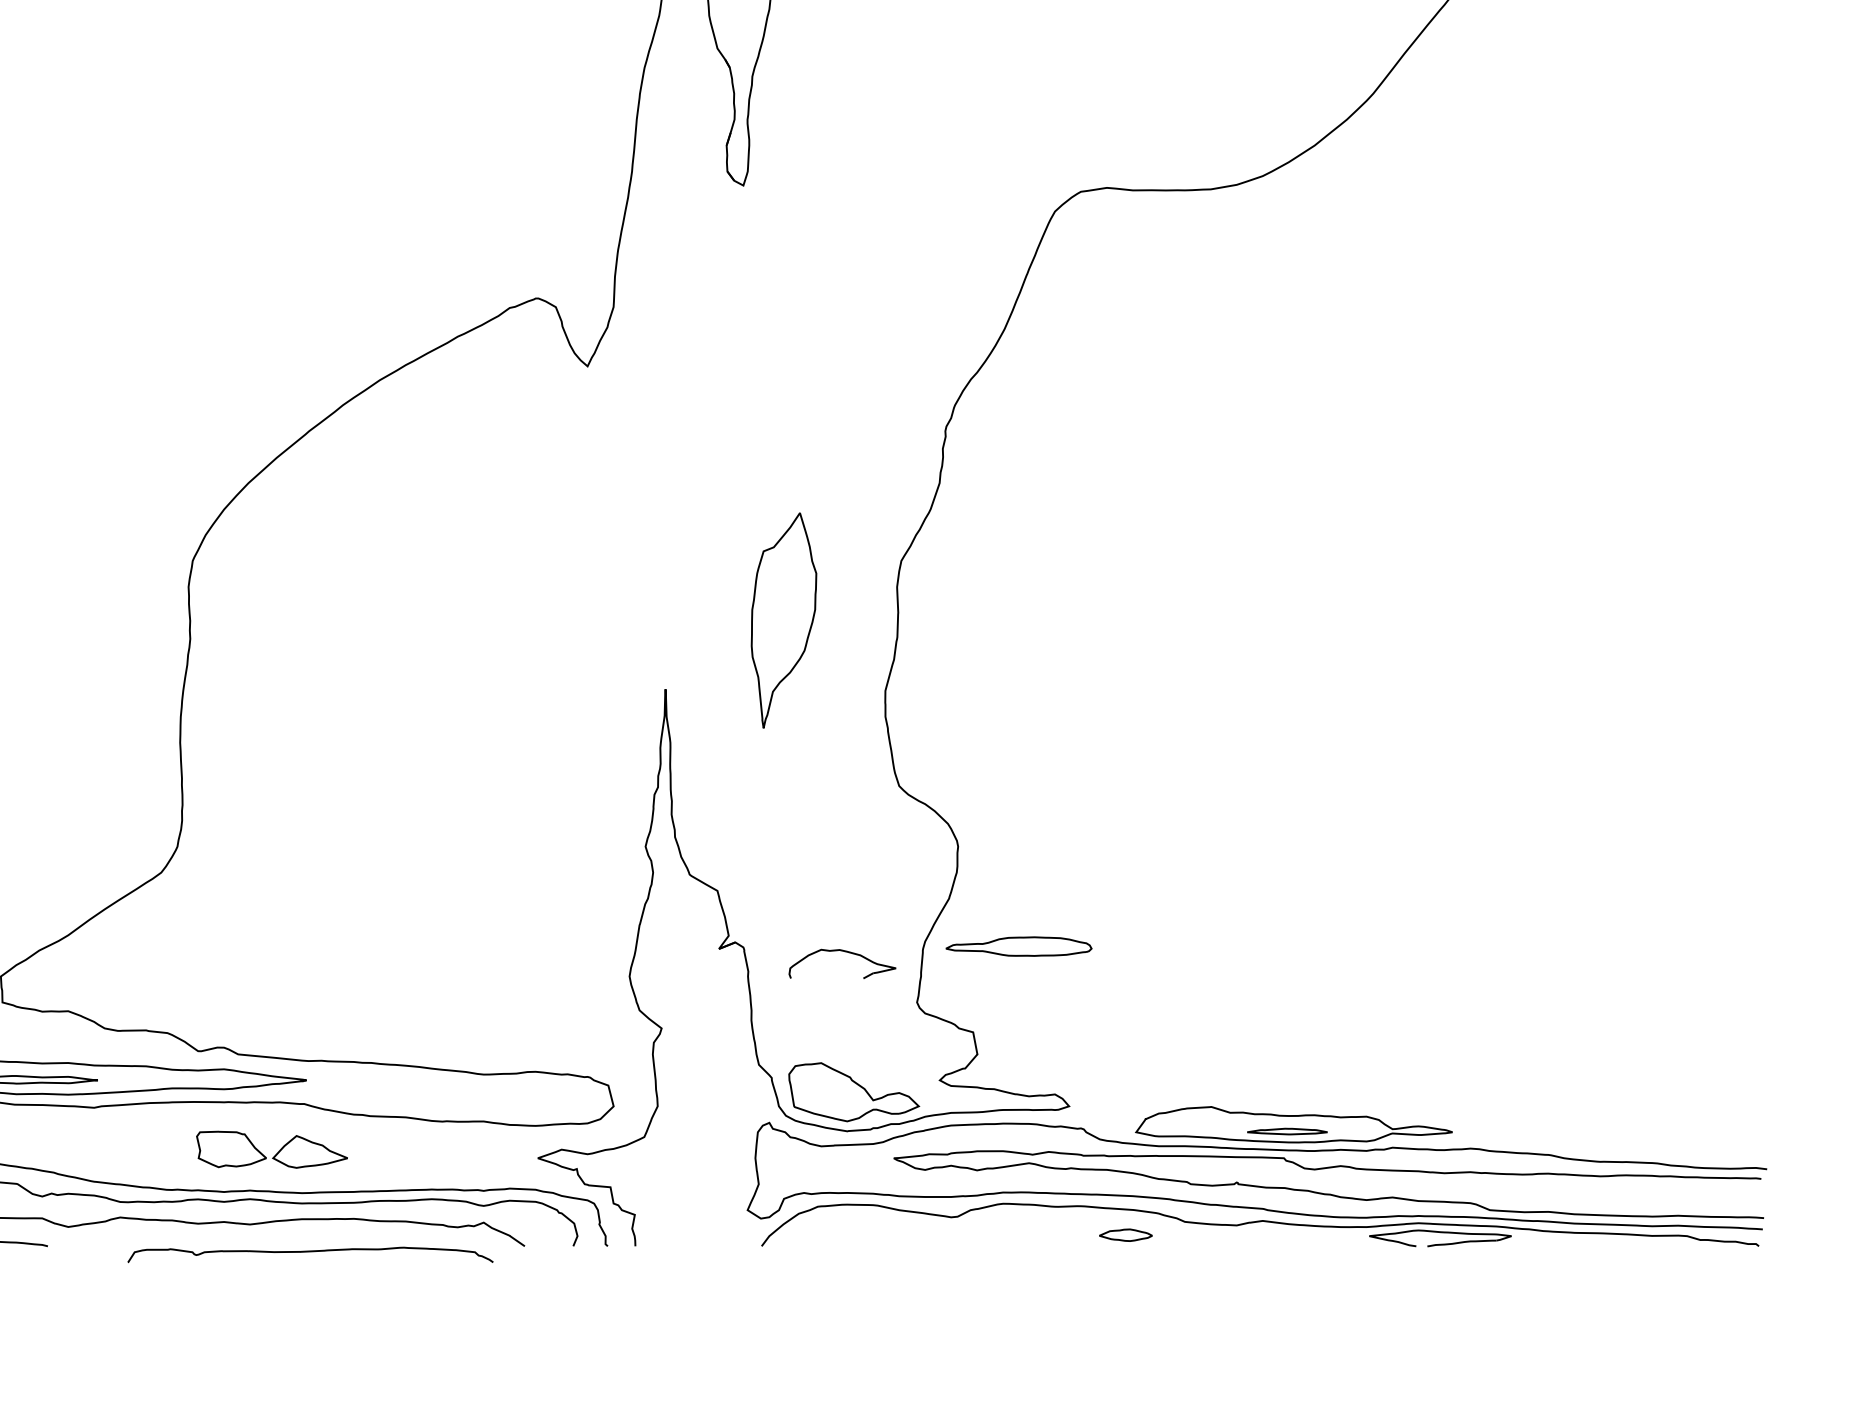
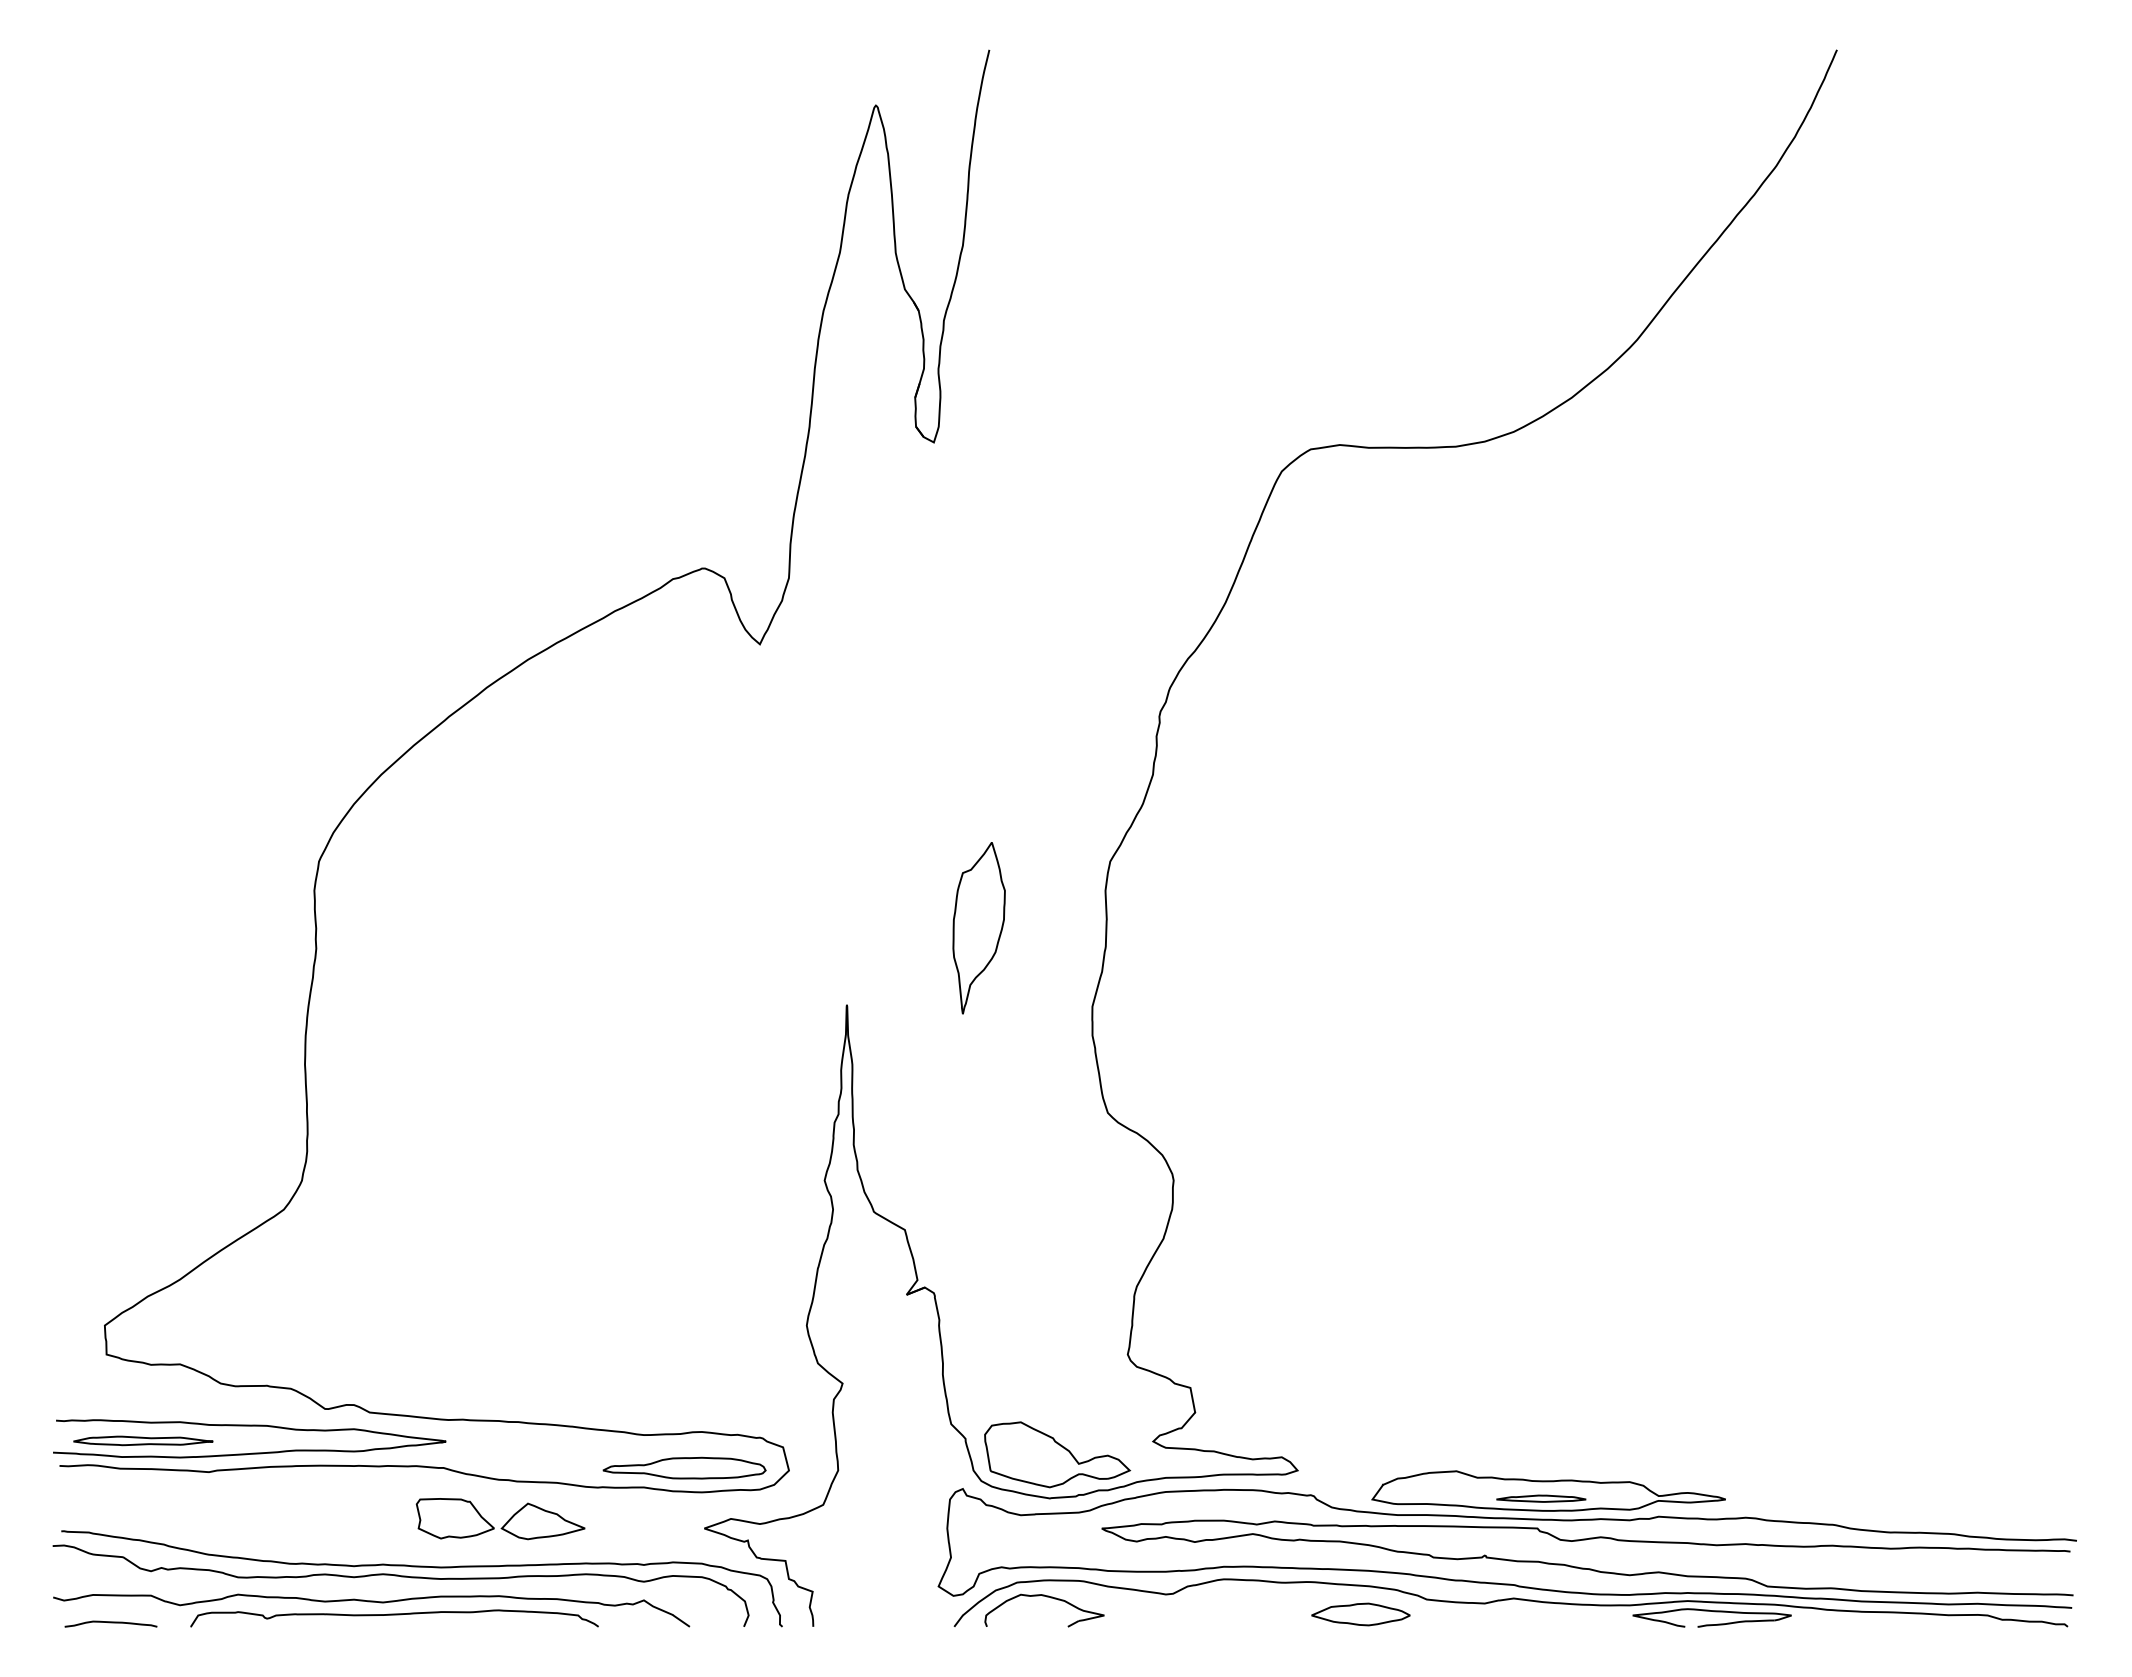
part: (783, 620) -> (978, 928), size x0.71
part: (1018, 945) -> (684, 1467), moved
part: (844, 952) -> (1046, 1597), moved
part: (276, 1153) -> (505, 1523), moved
part: (1125, 1235) -> (1360, 1614), size x1.67
curve: (310, 1252) -> (394, 1615), moved

